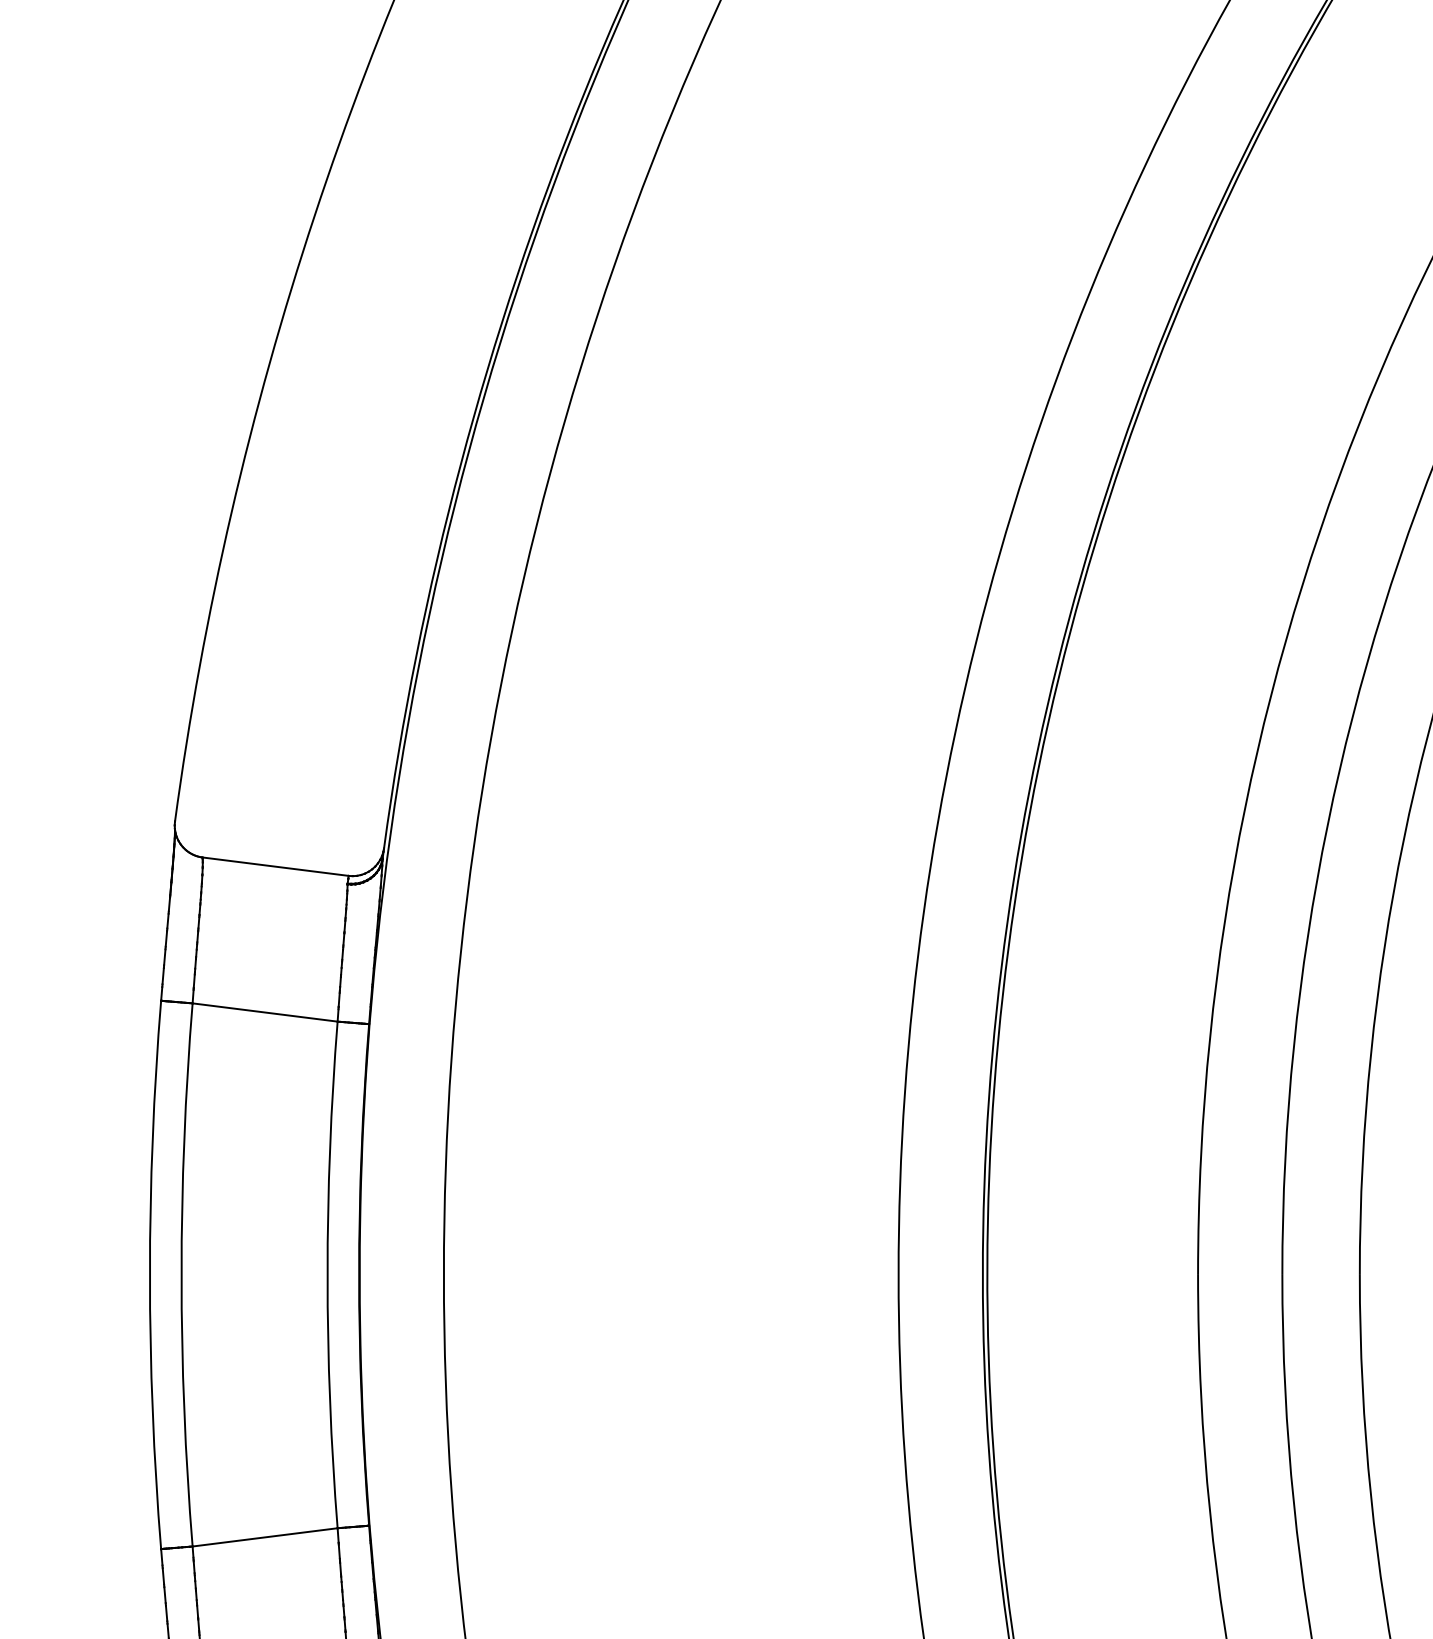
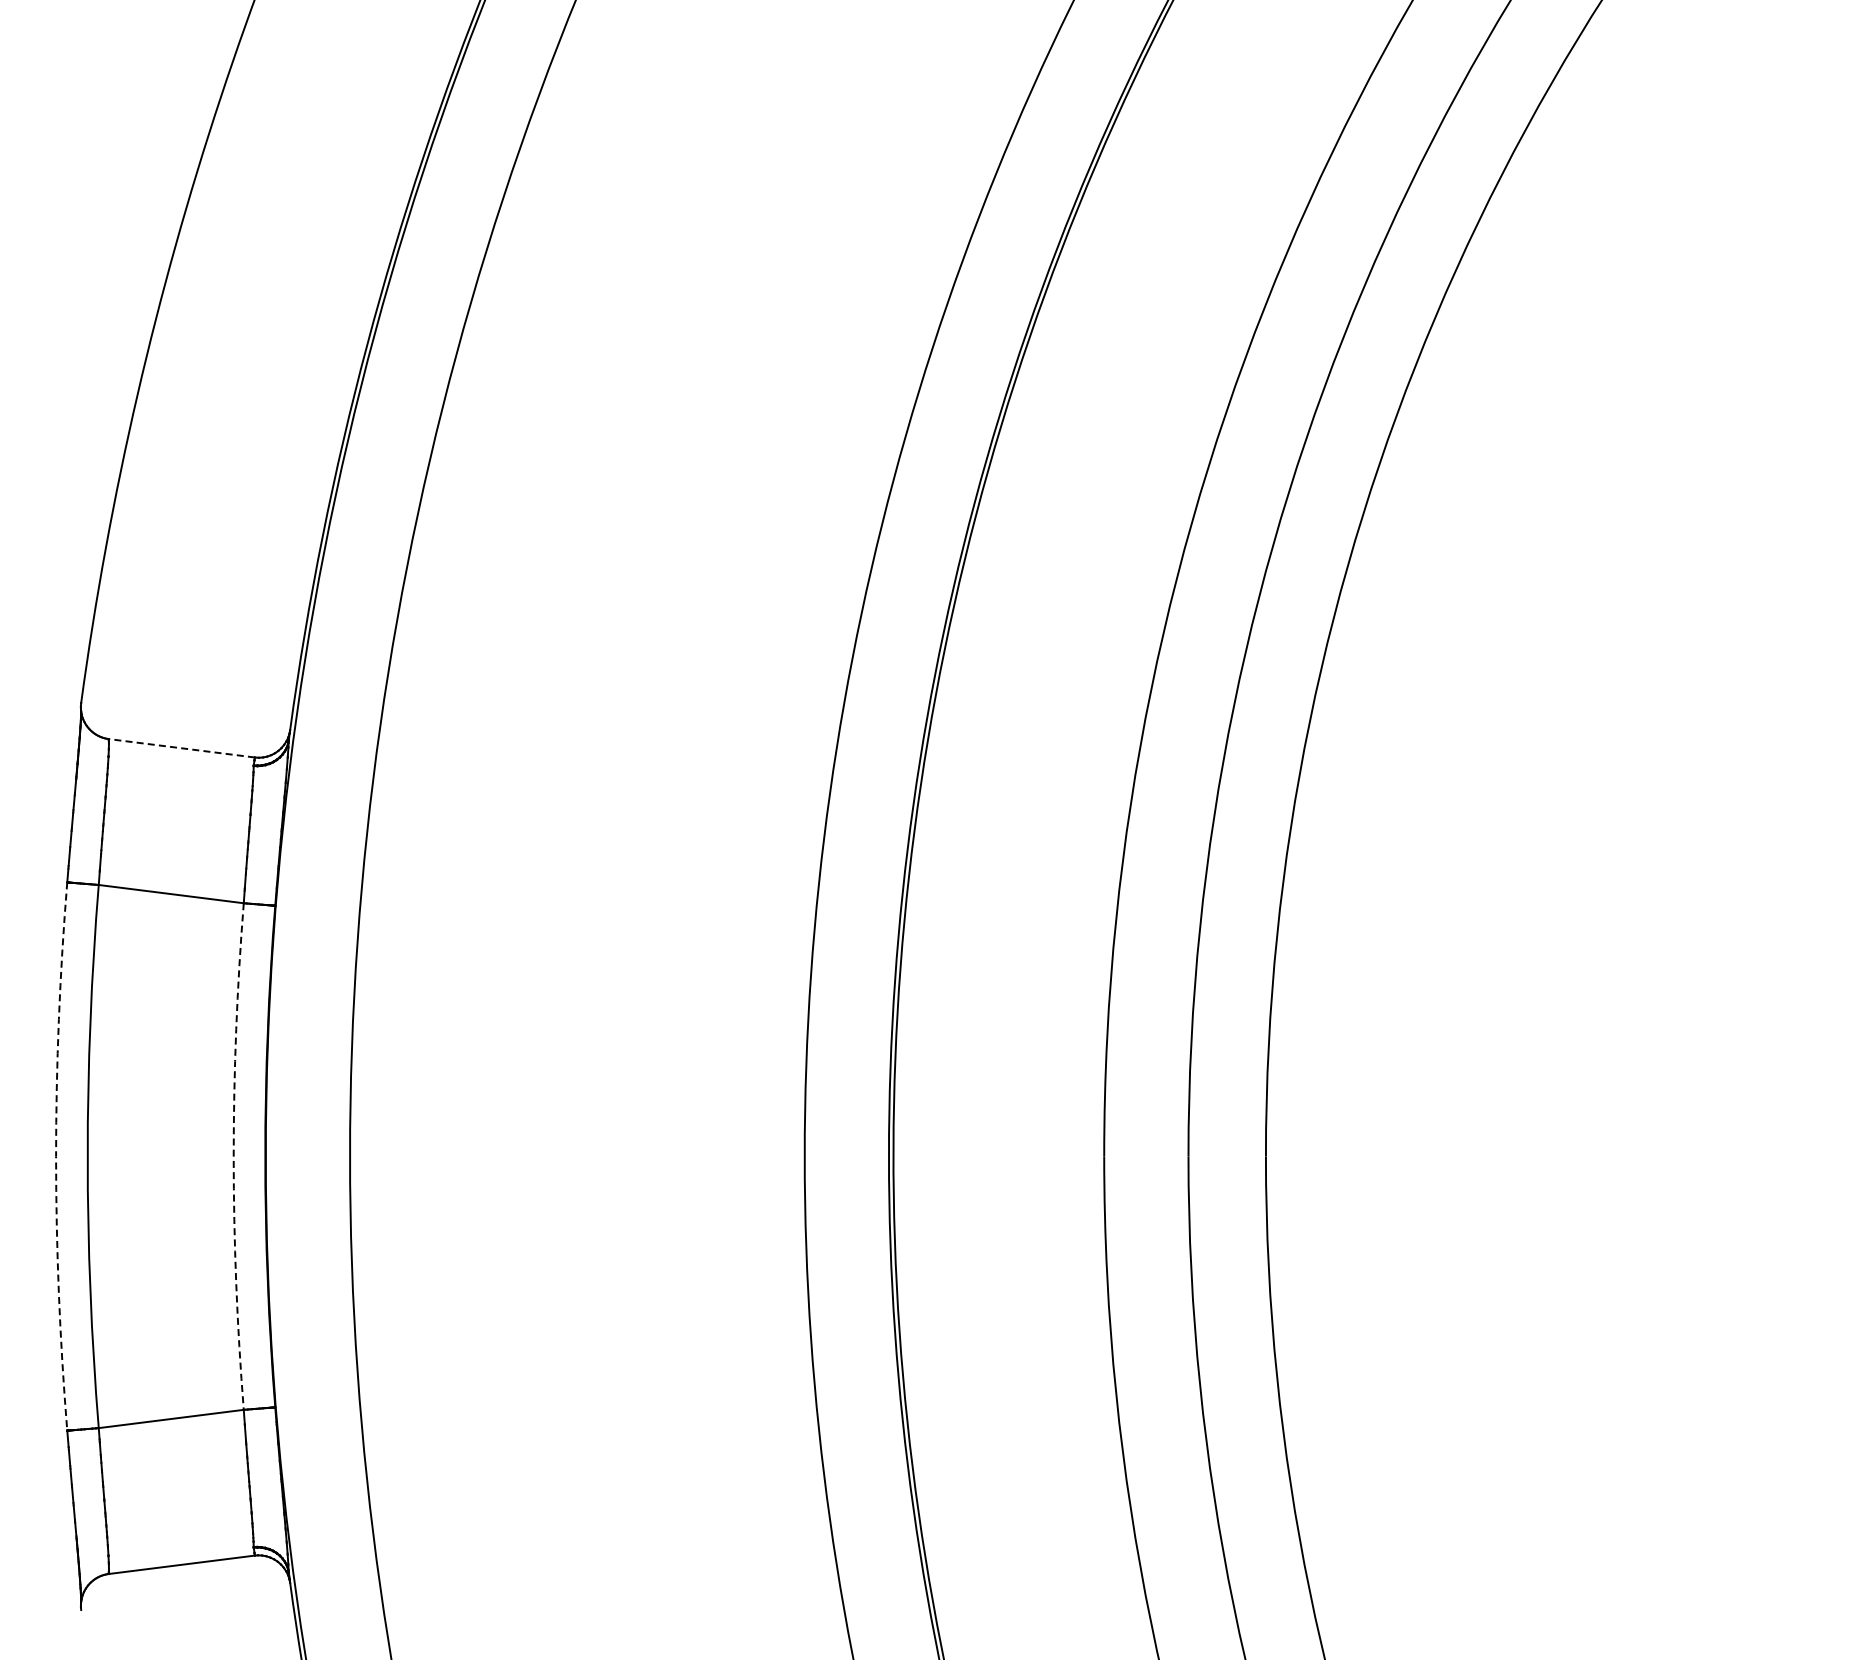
line: (275, 866) -> (181, 748), solid -> dashed
arc: (150, 1274) -> (56, 1156), solid -> dashed
arc: (327, 1274) -> (233, 1156), solid -> dashed

